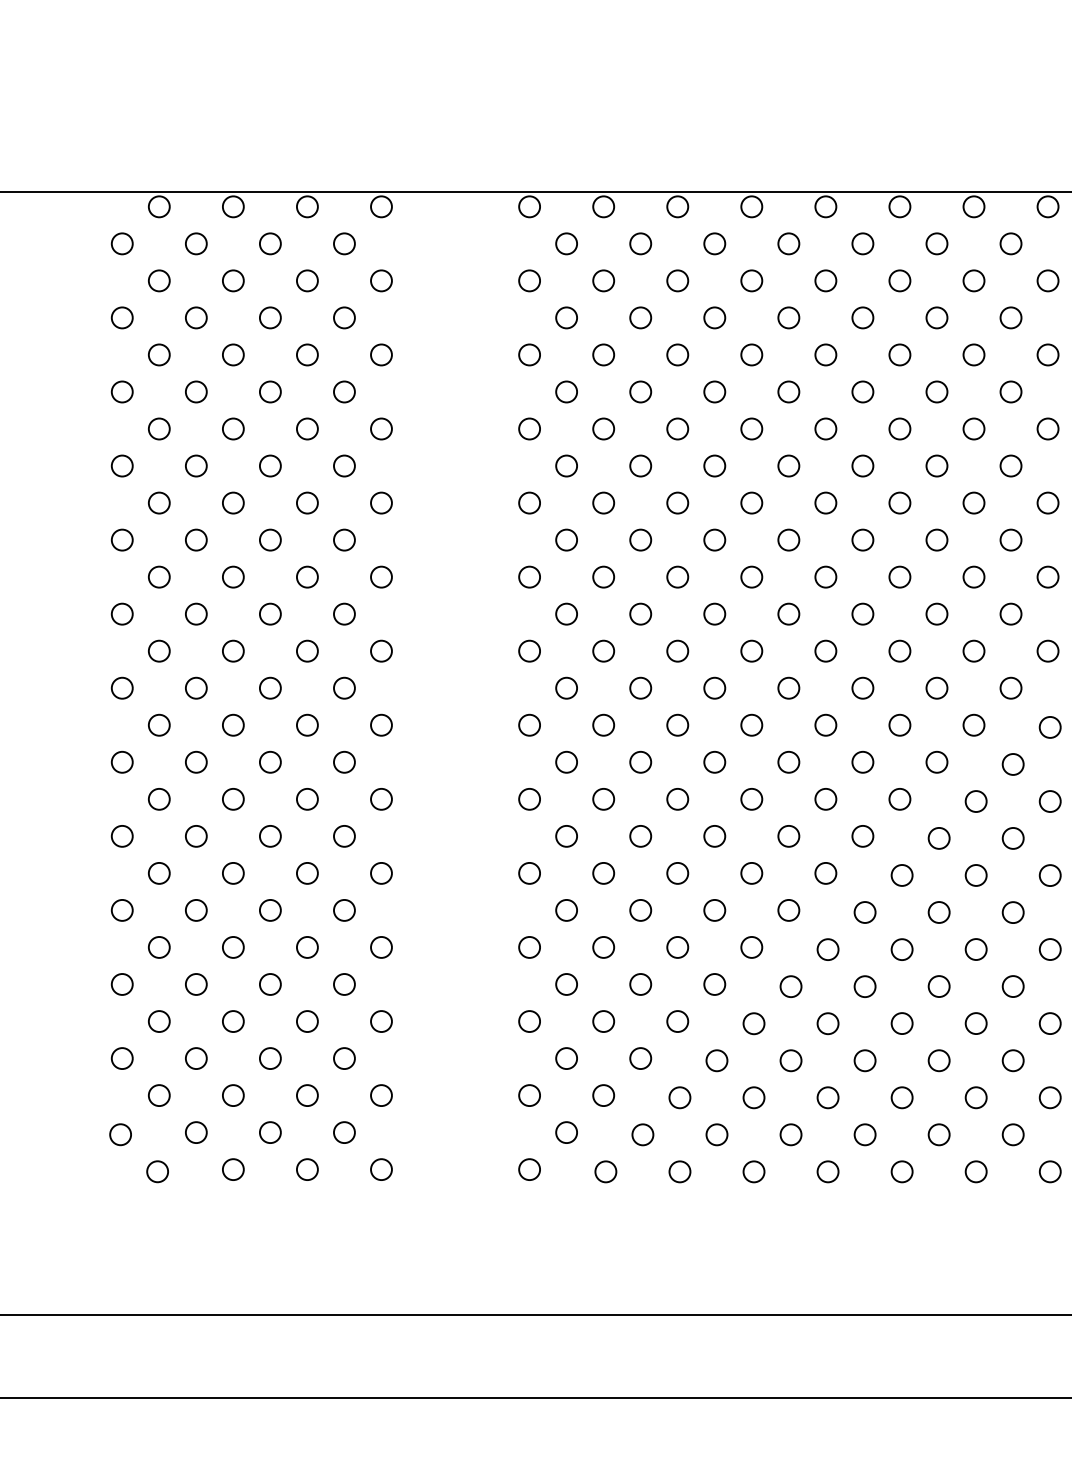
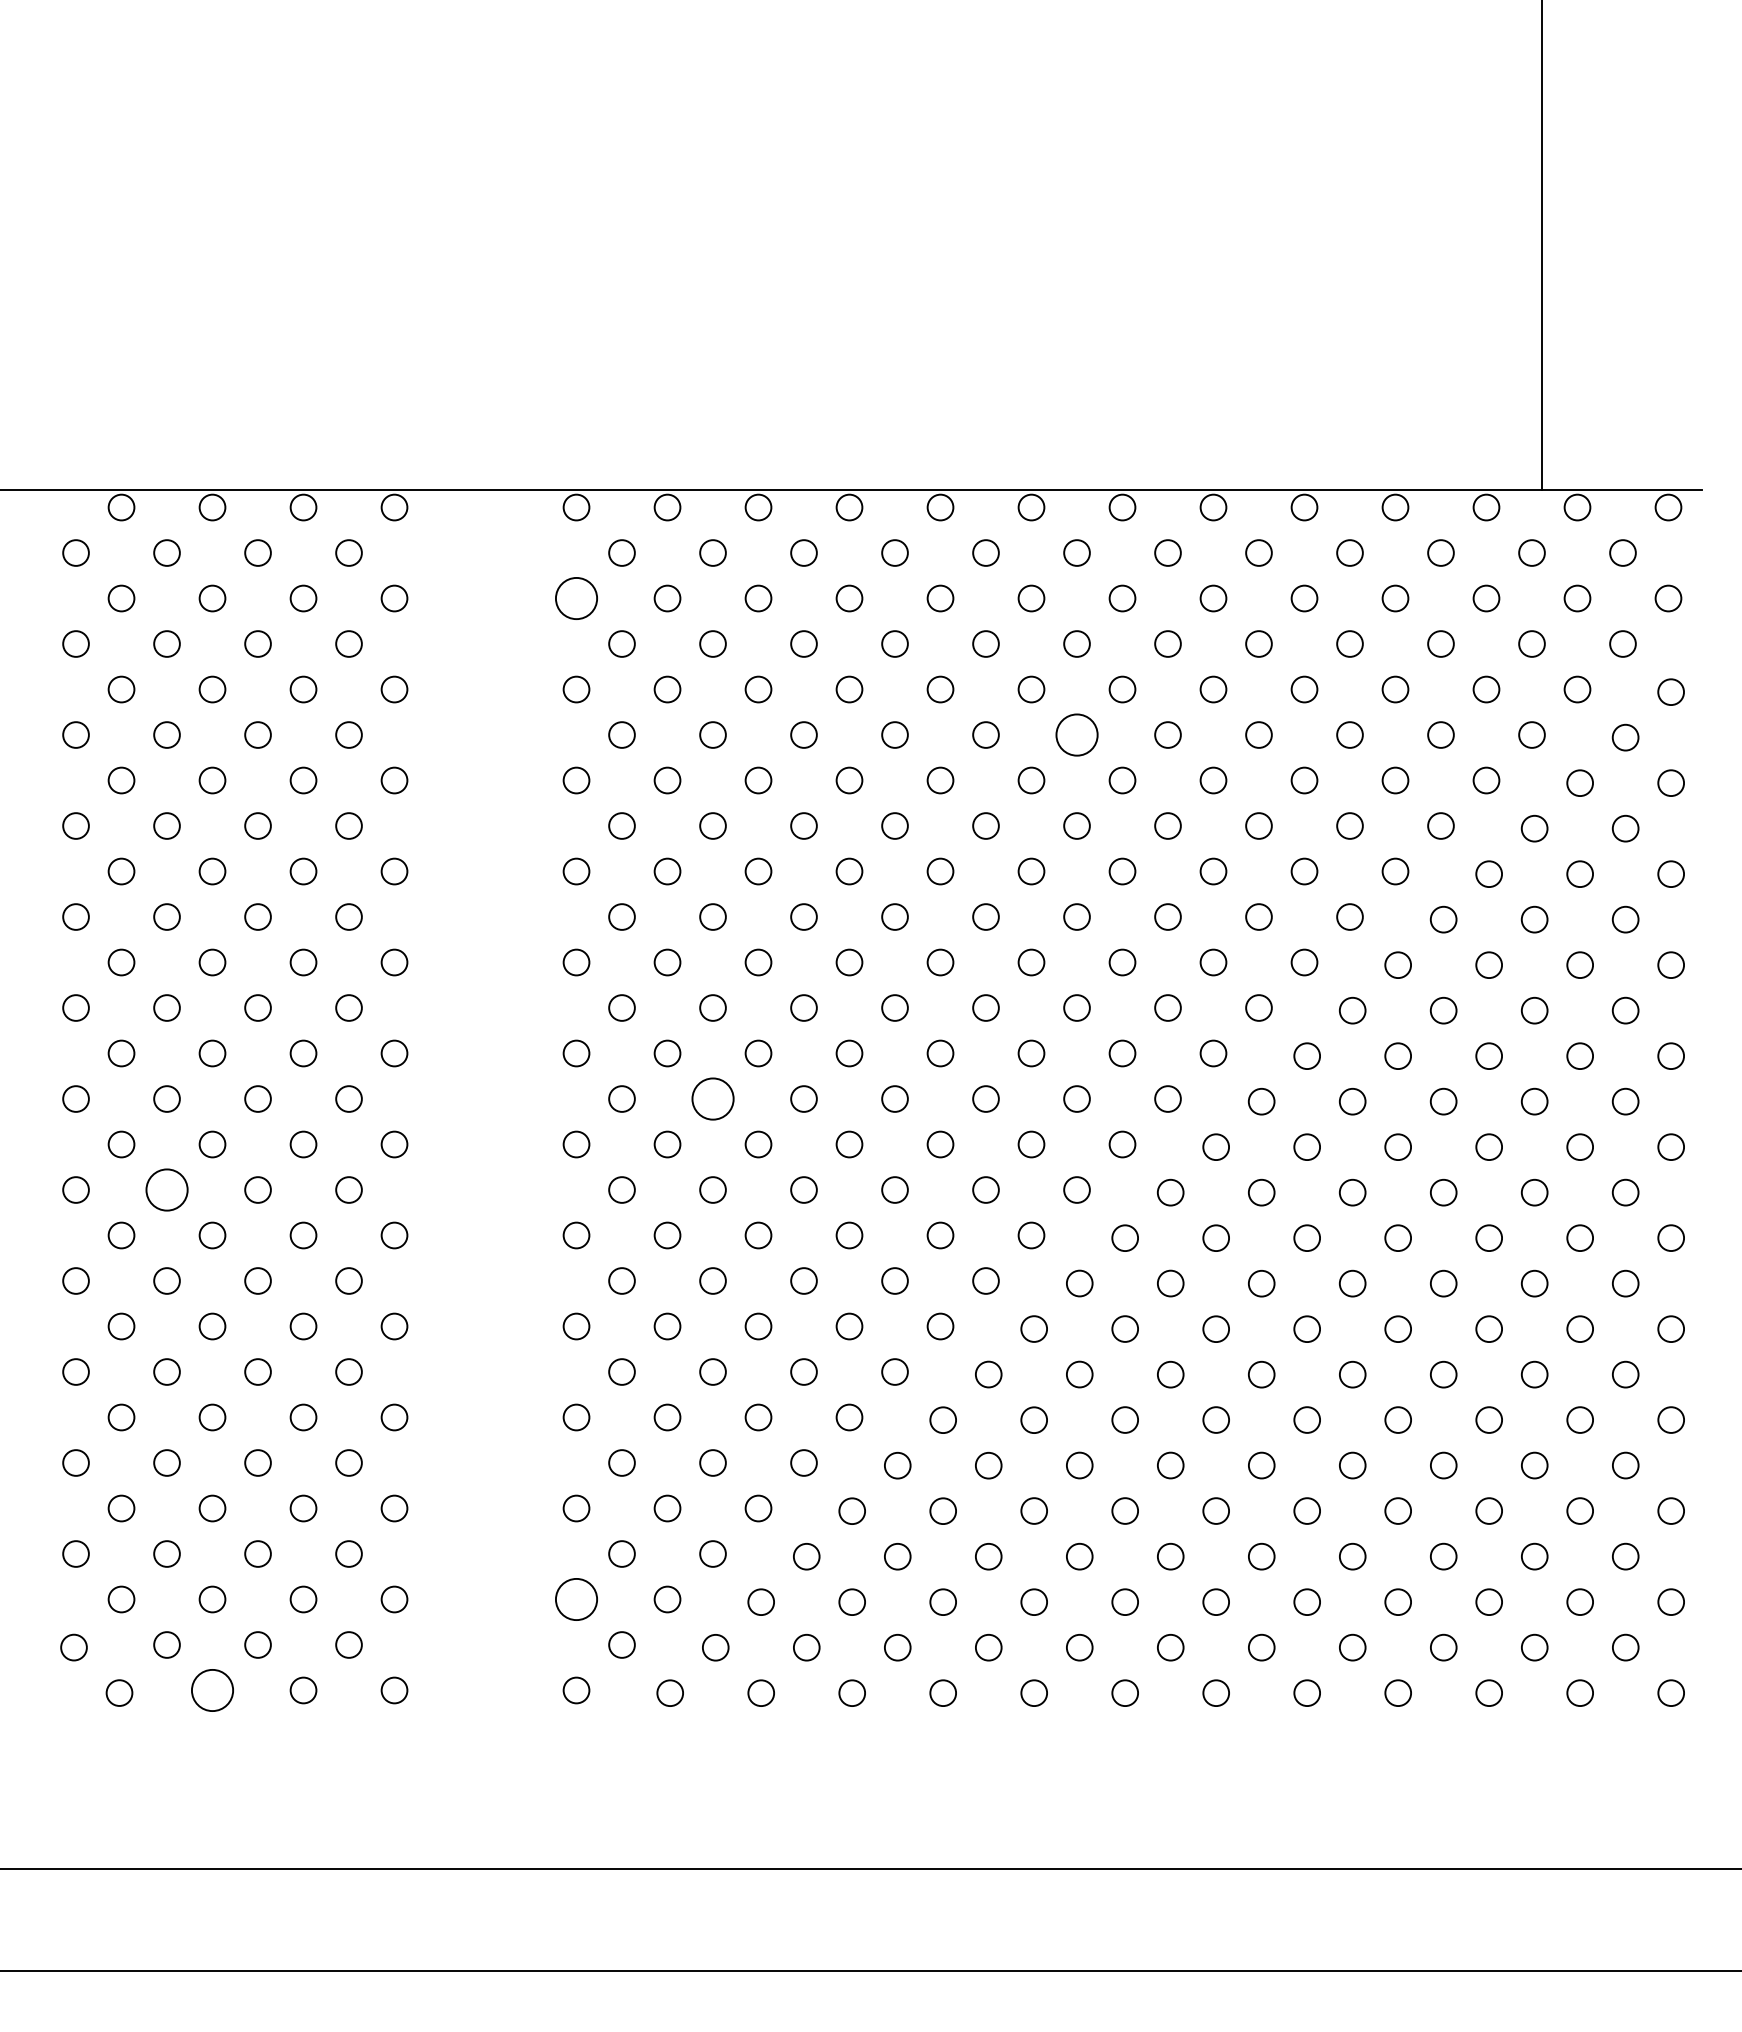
circle: (529, 280) -> (576, 598), size x1.6
circle: (936, 391) -> (1076, 734), size x1.6
circle: (640, 687) -> (712, 1098), size x1.6
circle: (195, 761) -> (166, 1189), size x1.6
circle: (529, 1095) -> (576, 1599), size x1.6
circle: (233, 1169) -> (212, 1690), size x1.6

